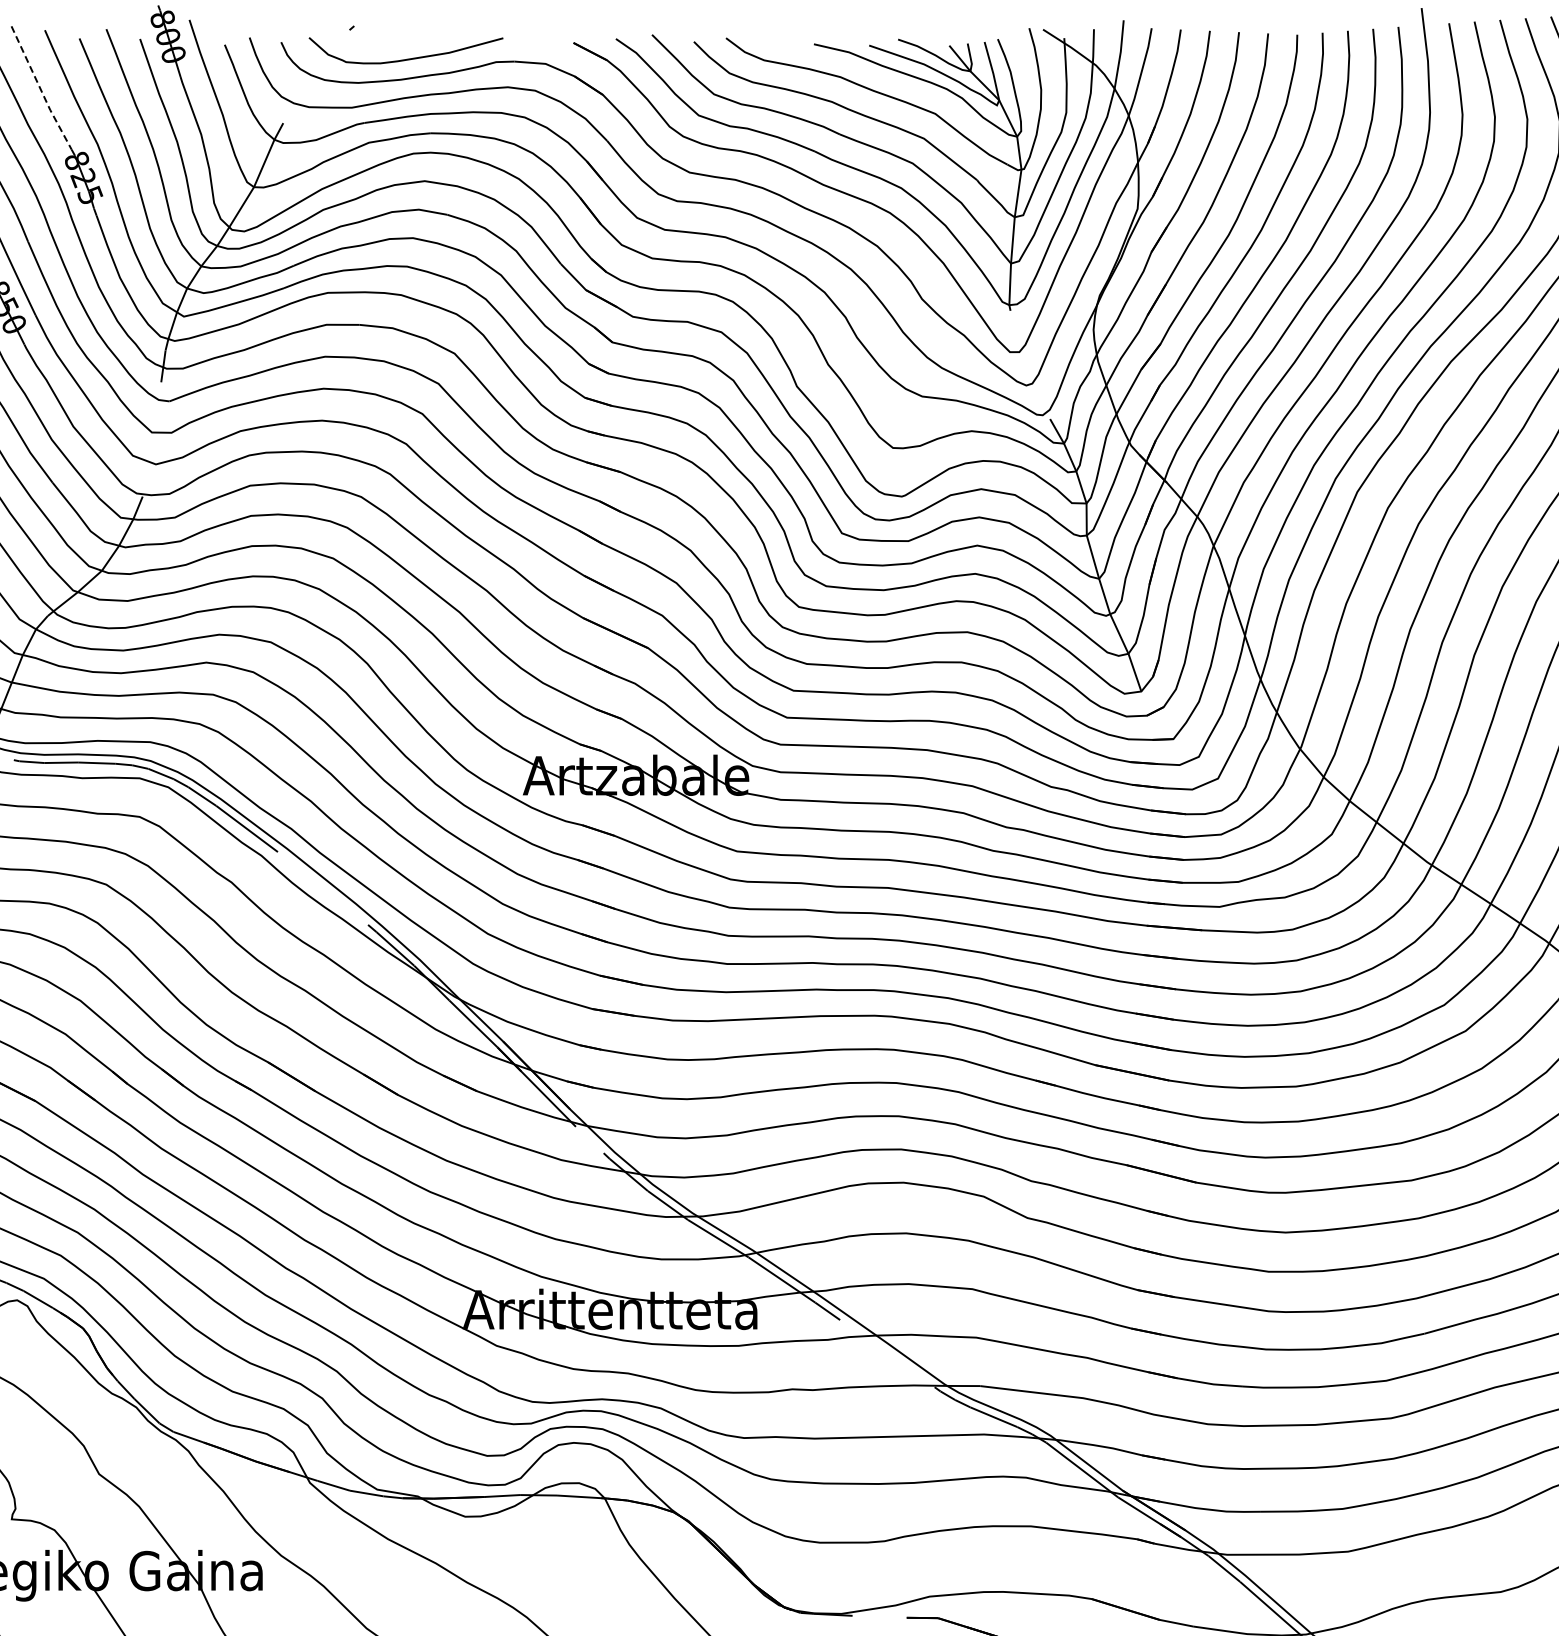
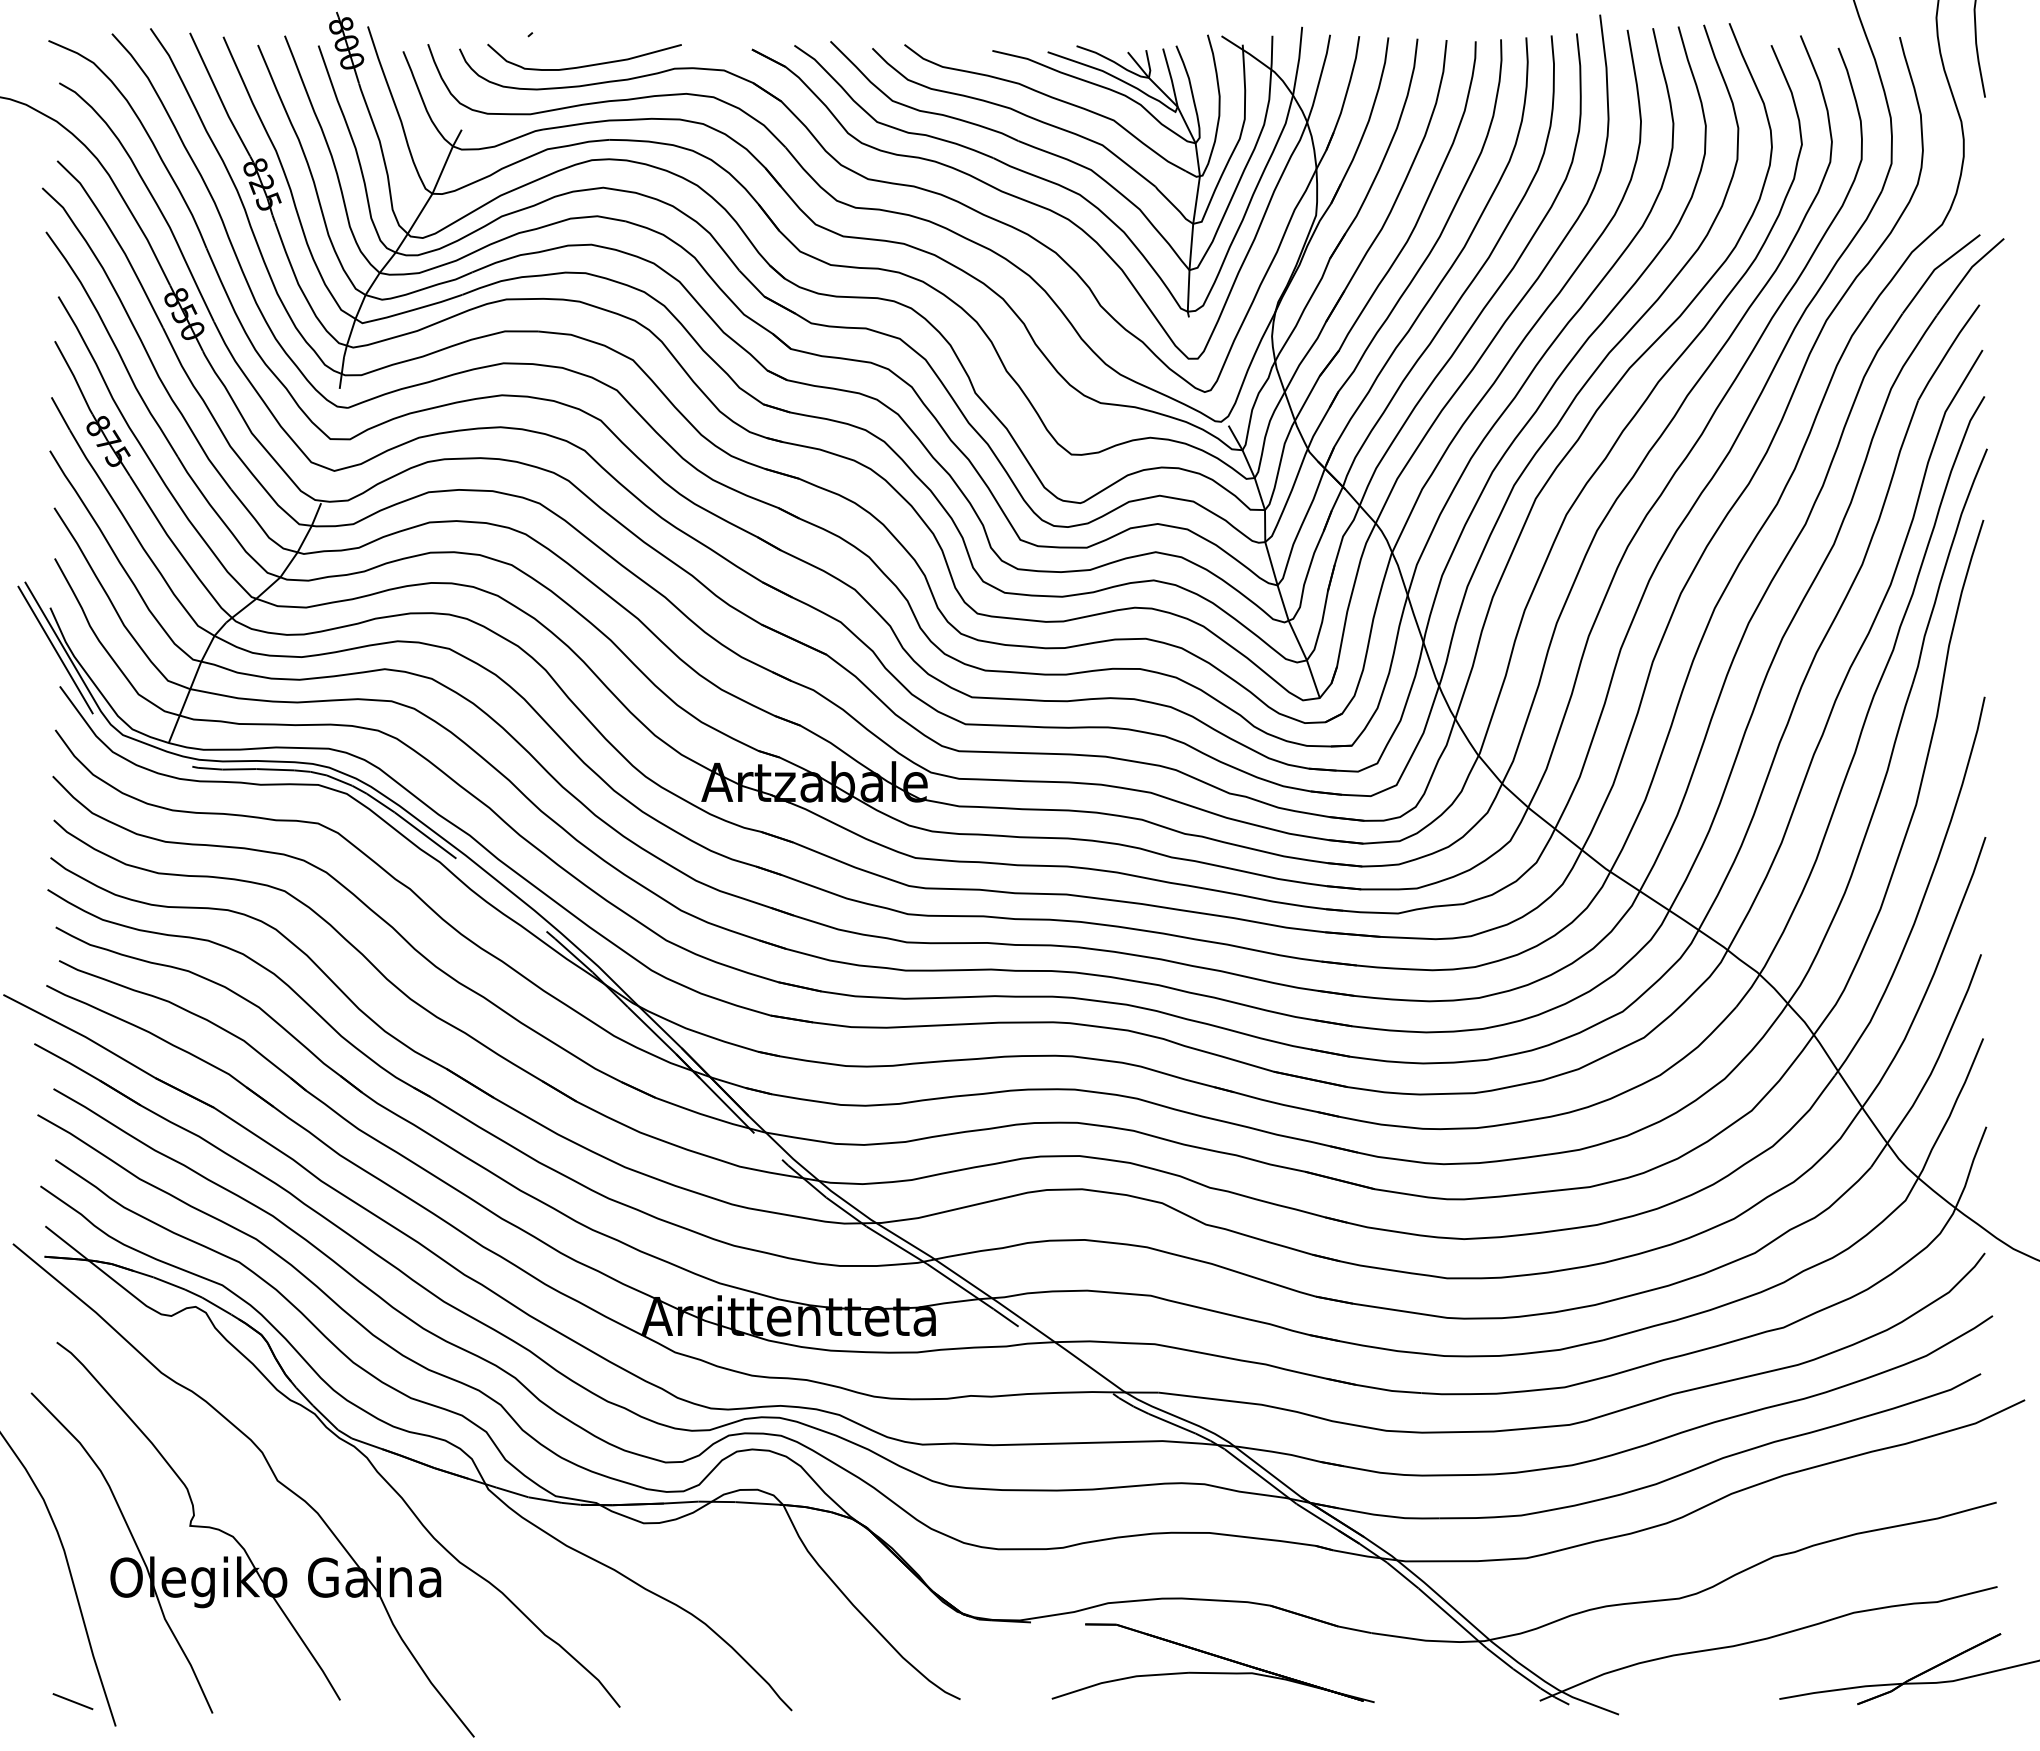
line: (41, 88) -> (219, 95), dashed -> solid

